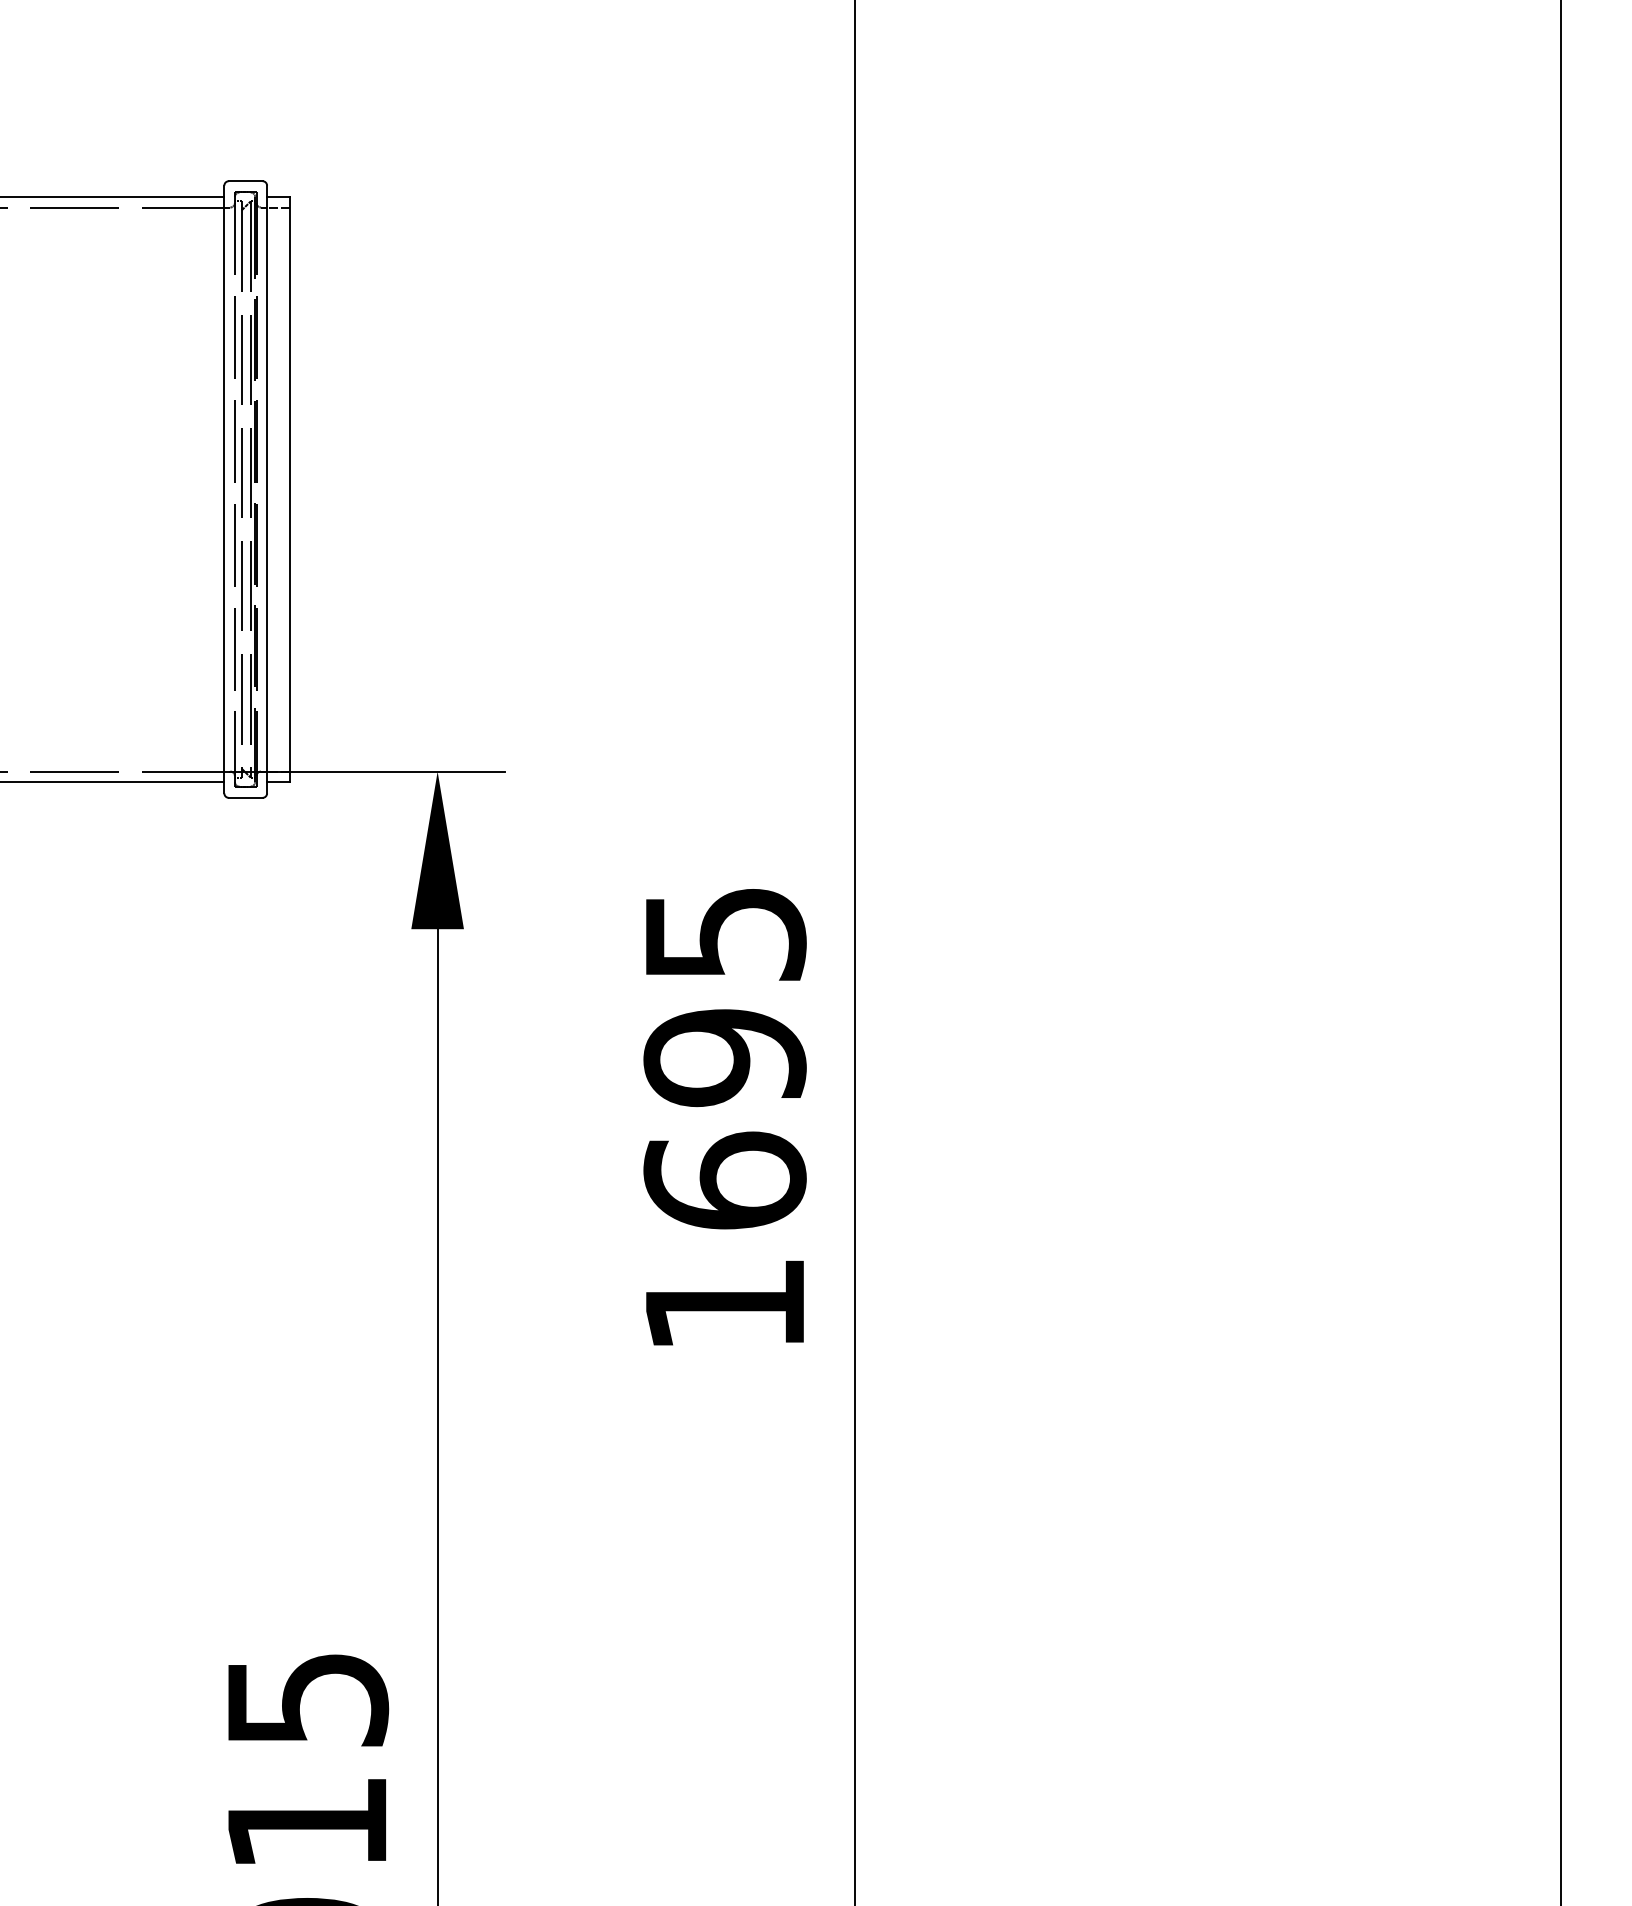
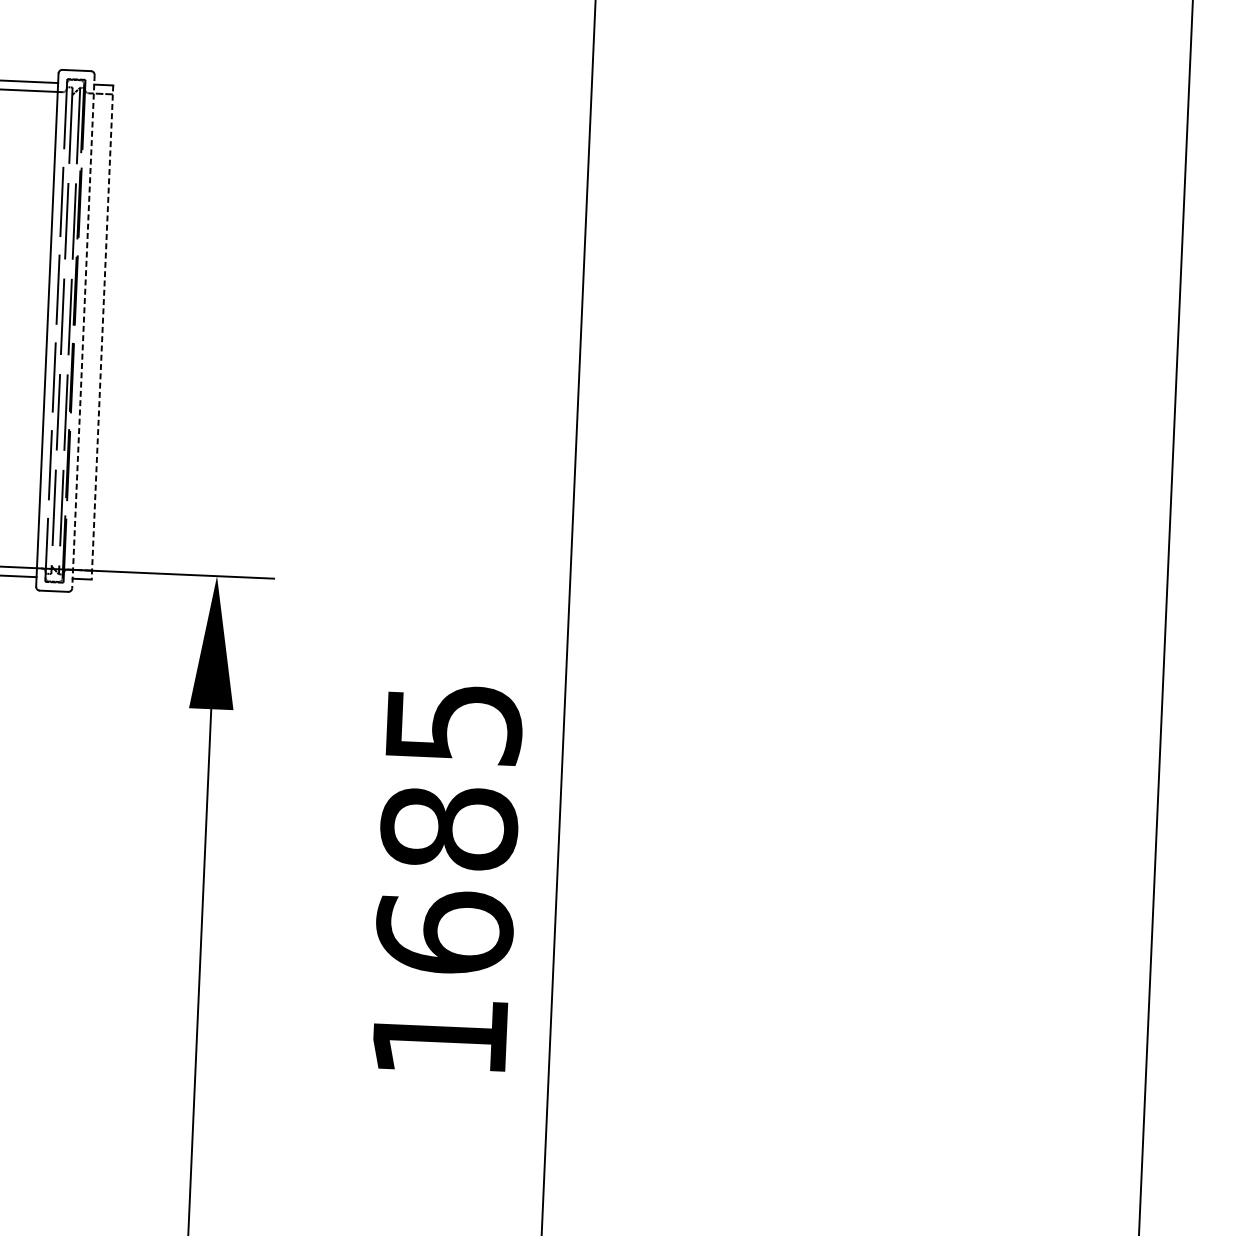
line: (267, 489) -> (83, 331), solid -> dashed
line: (289, 489) -> (102, 332), solid -> dashed
text: (724, 1057) -> (448, 828), 1695 -> 1685

